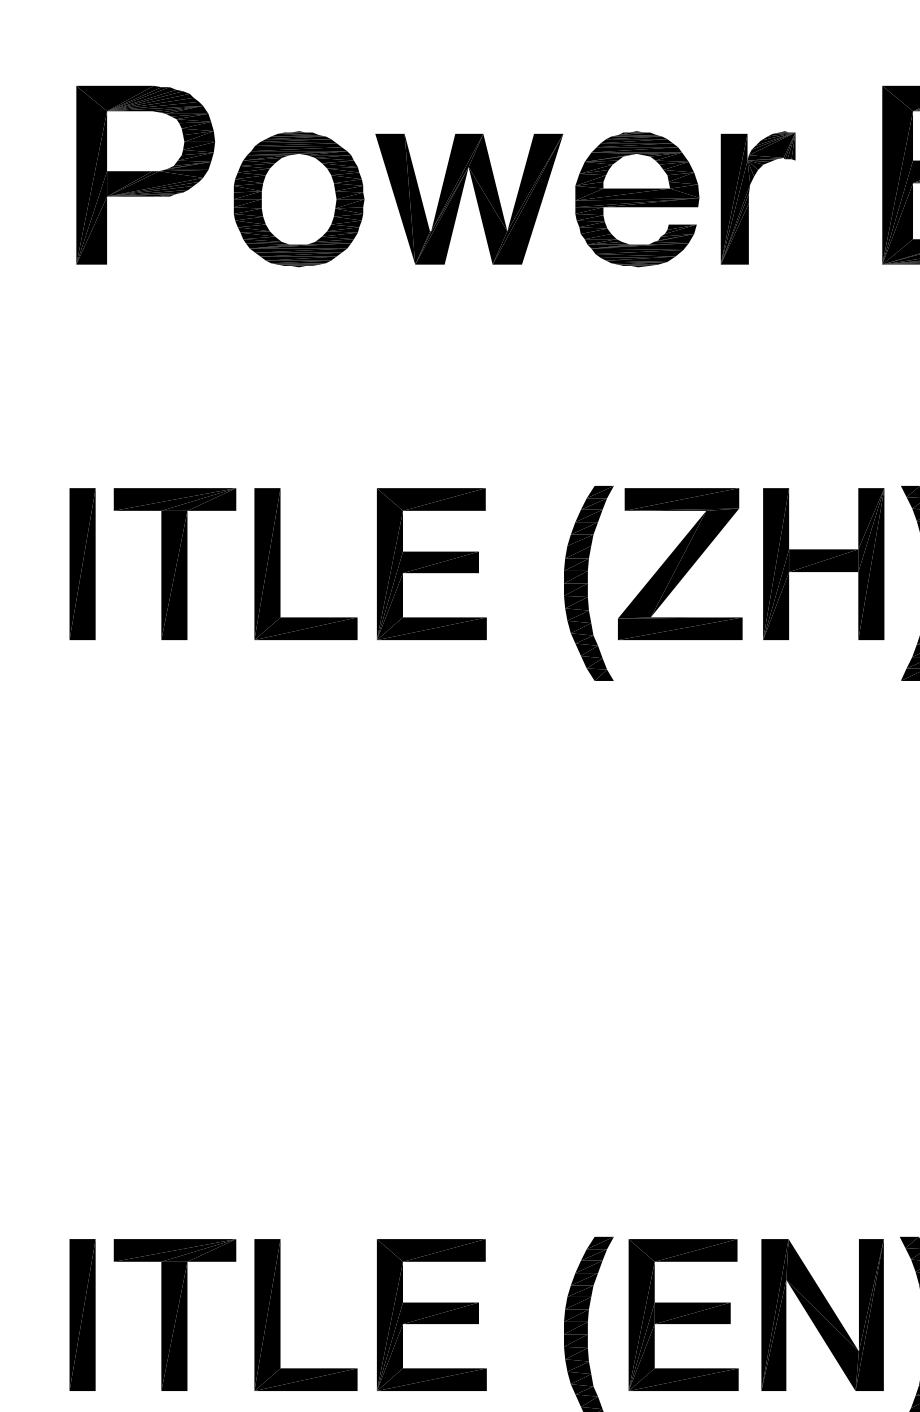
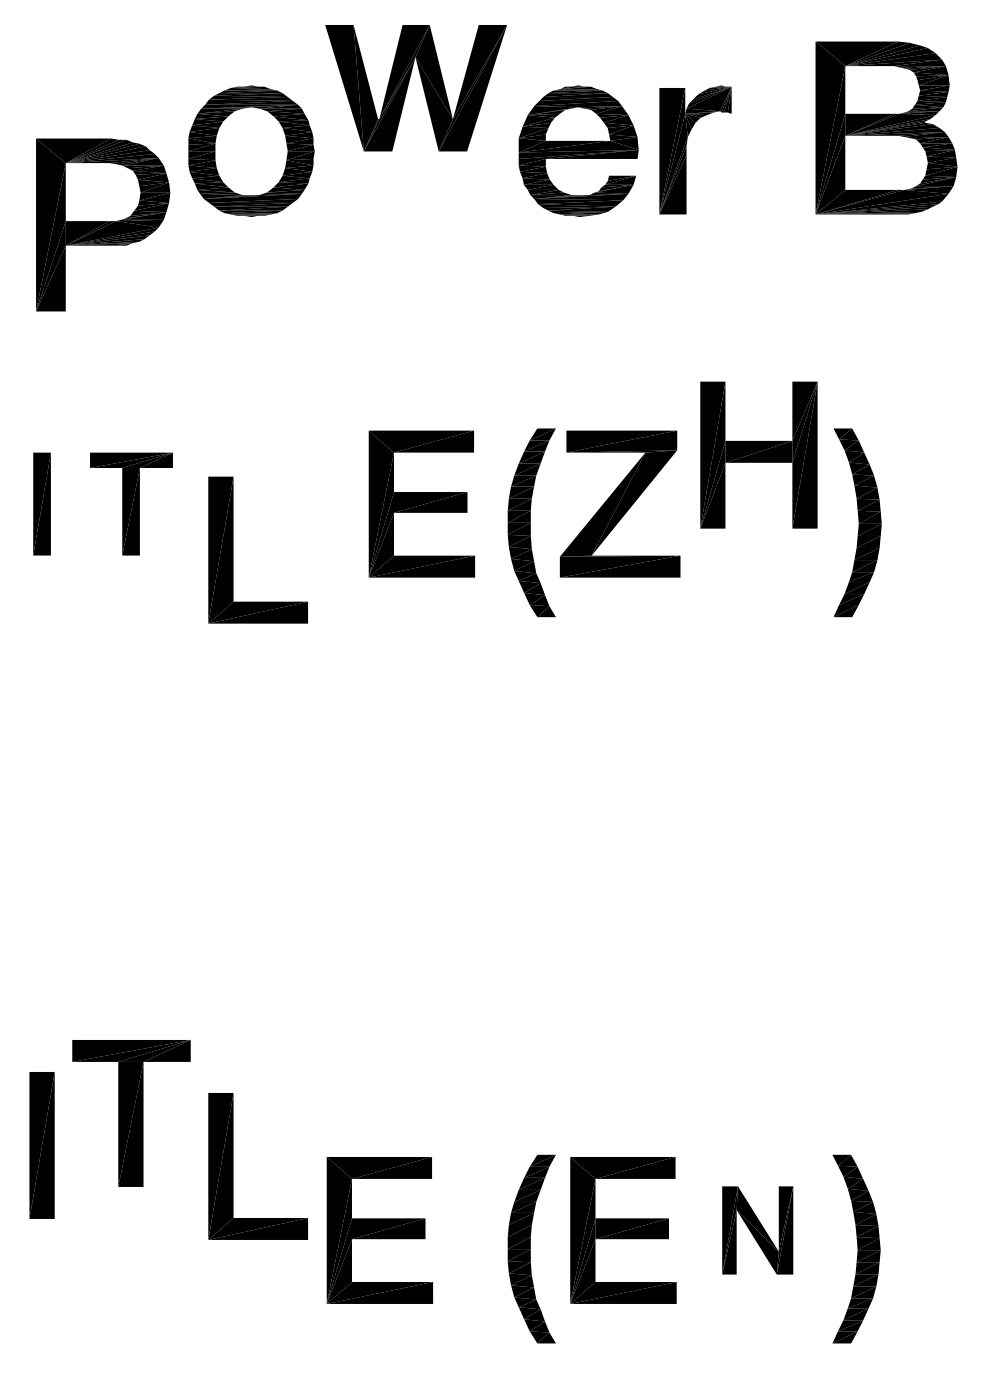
part: (146, 174) -> (103, 224), moved
part: (461, 197) -> (408, 86), moved
part: (81, 563) -> (41, 503), size x0.7
part: (175, 563) -> (131, 503), size x0.7
part: (280, 563) -> (233, 549), moved
part: (431, 563) -> (421, 503), moved
part: (823, 563) -> (758, 454), moved
part: (81, 1315) -> (41, 1145), moved
part: (175, 1315) -> (131, 1113), moved
part: (280, 1315) -> (233, 1166), moved
part: (822, 1315) -> (757, 1230), size x0.6

